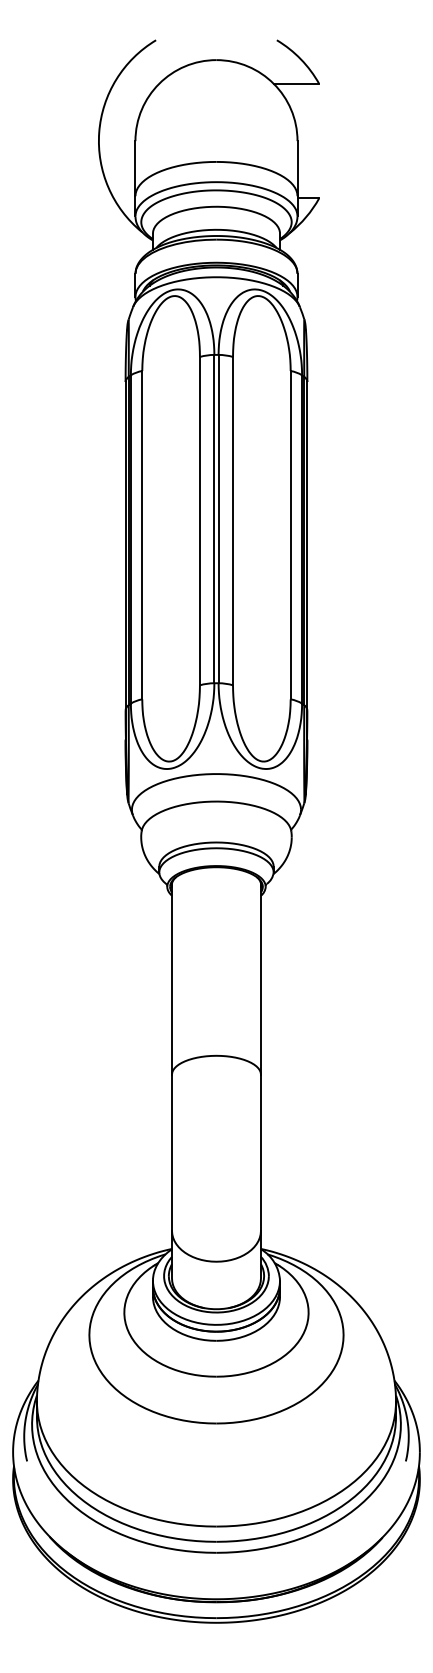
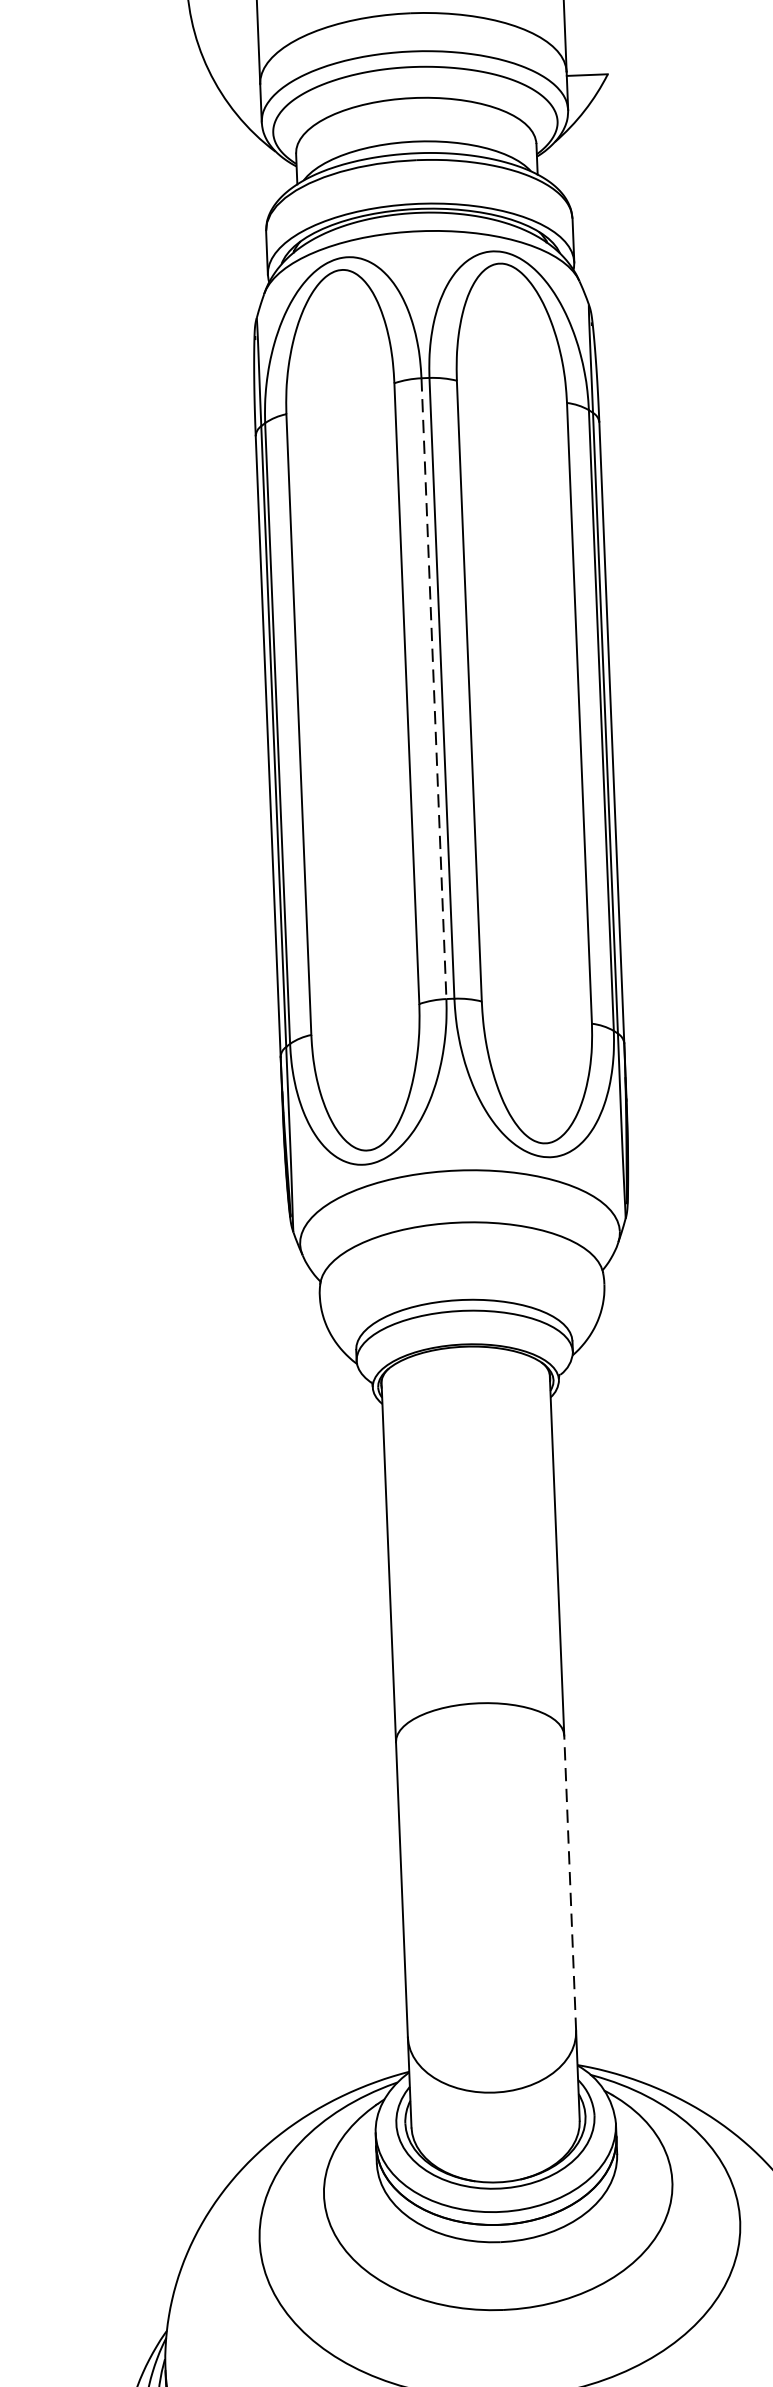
line: (214, 519) -> (434, 689), solid -> dashed
line: (260, 1152) -> (569, 1882), solid -> dashed

